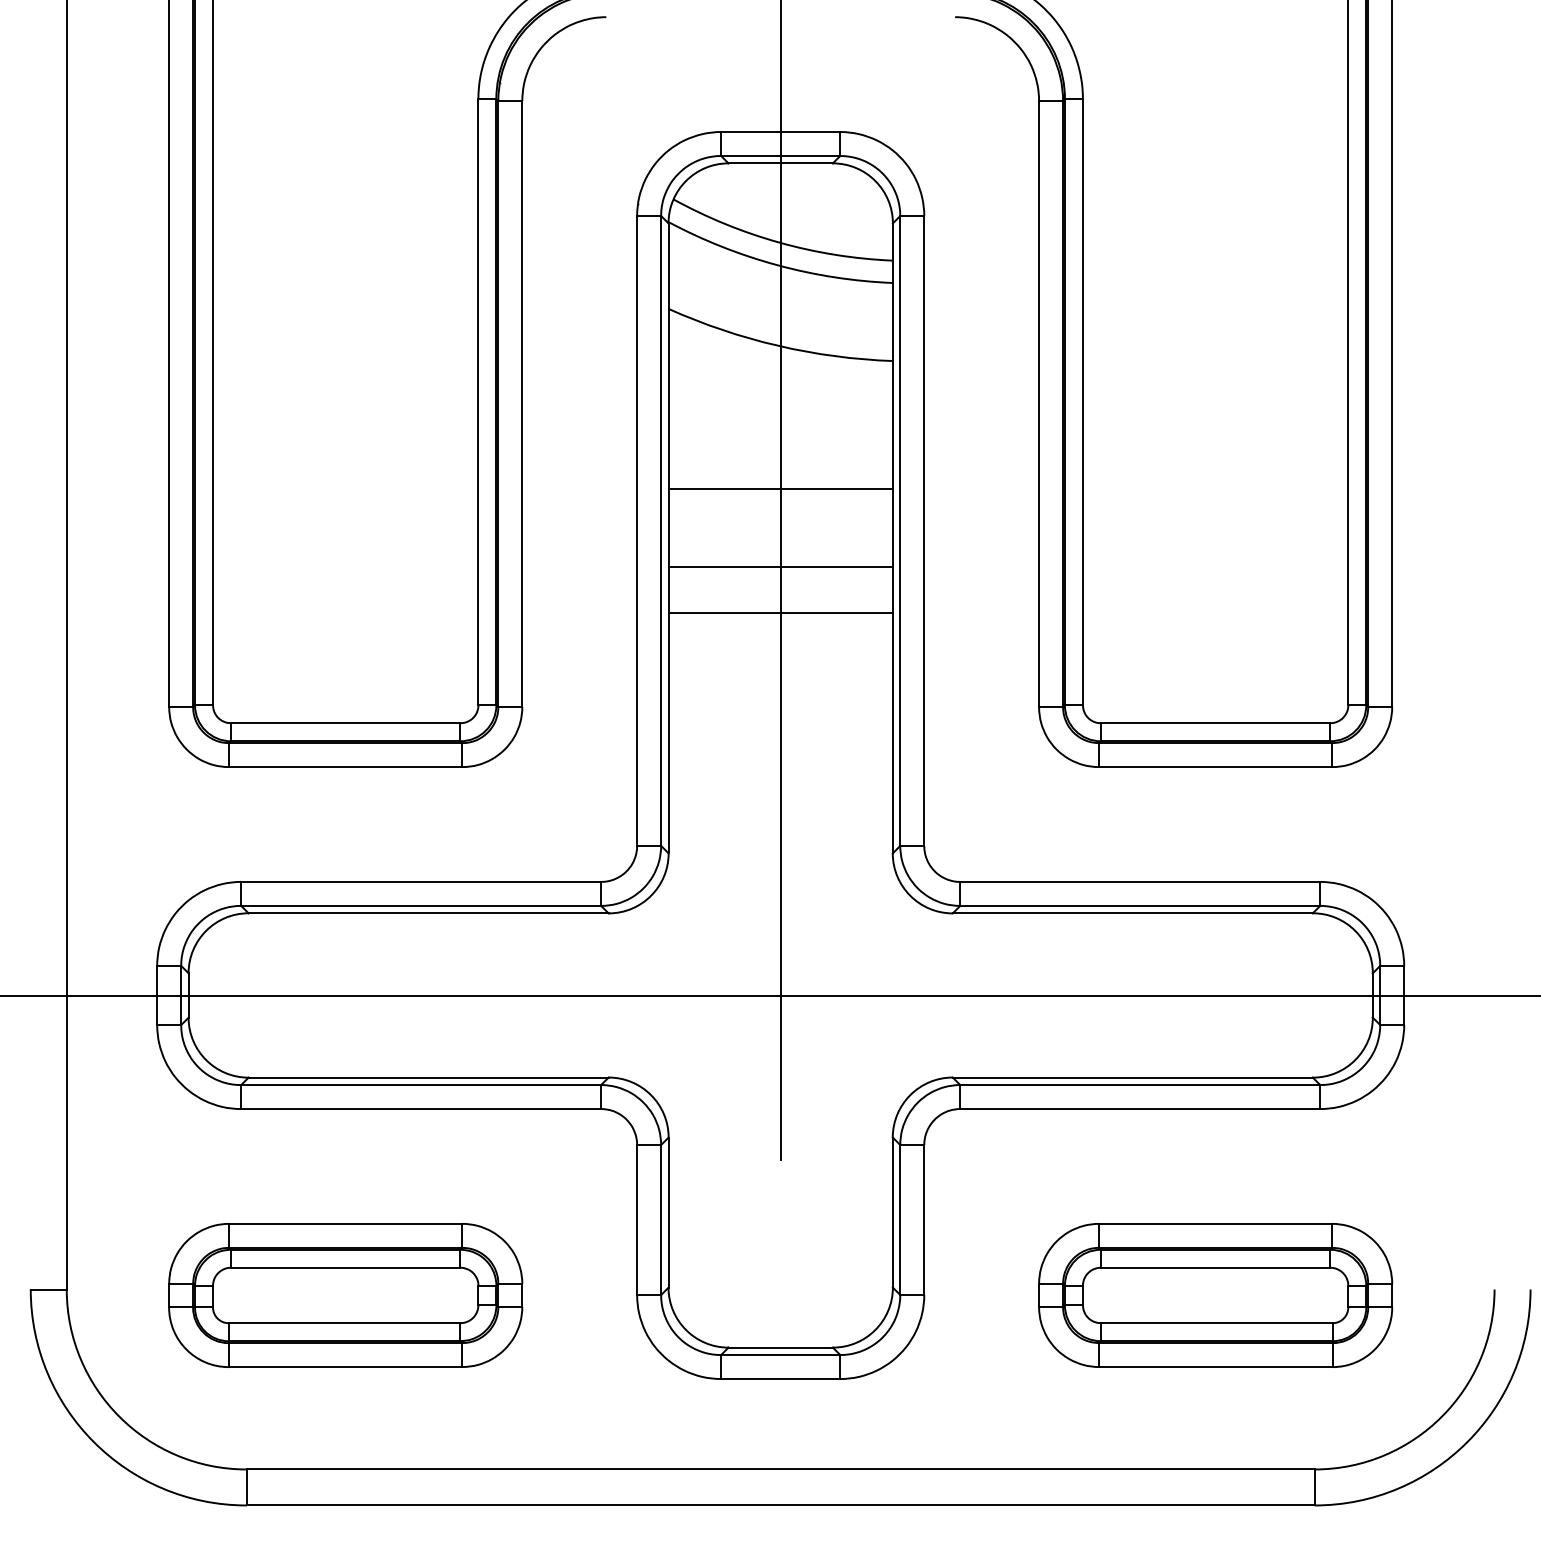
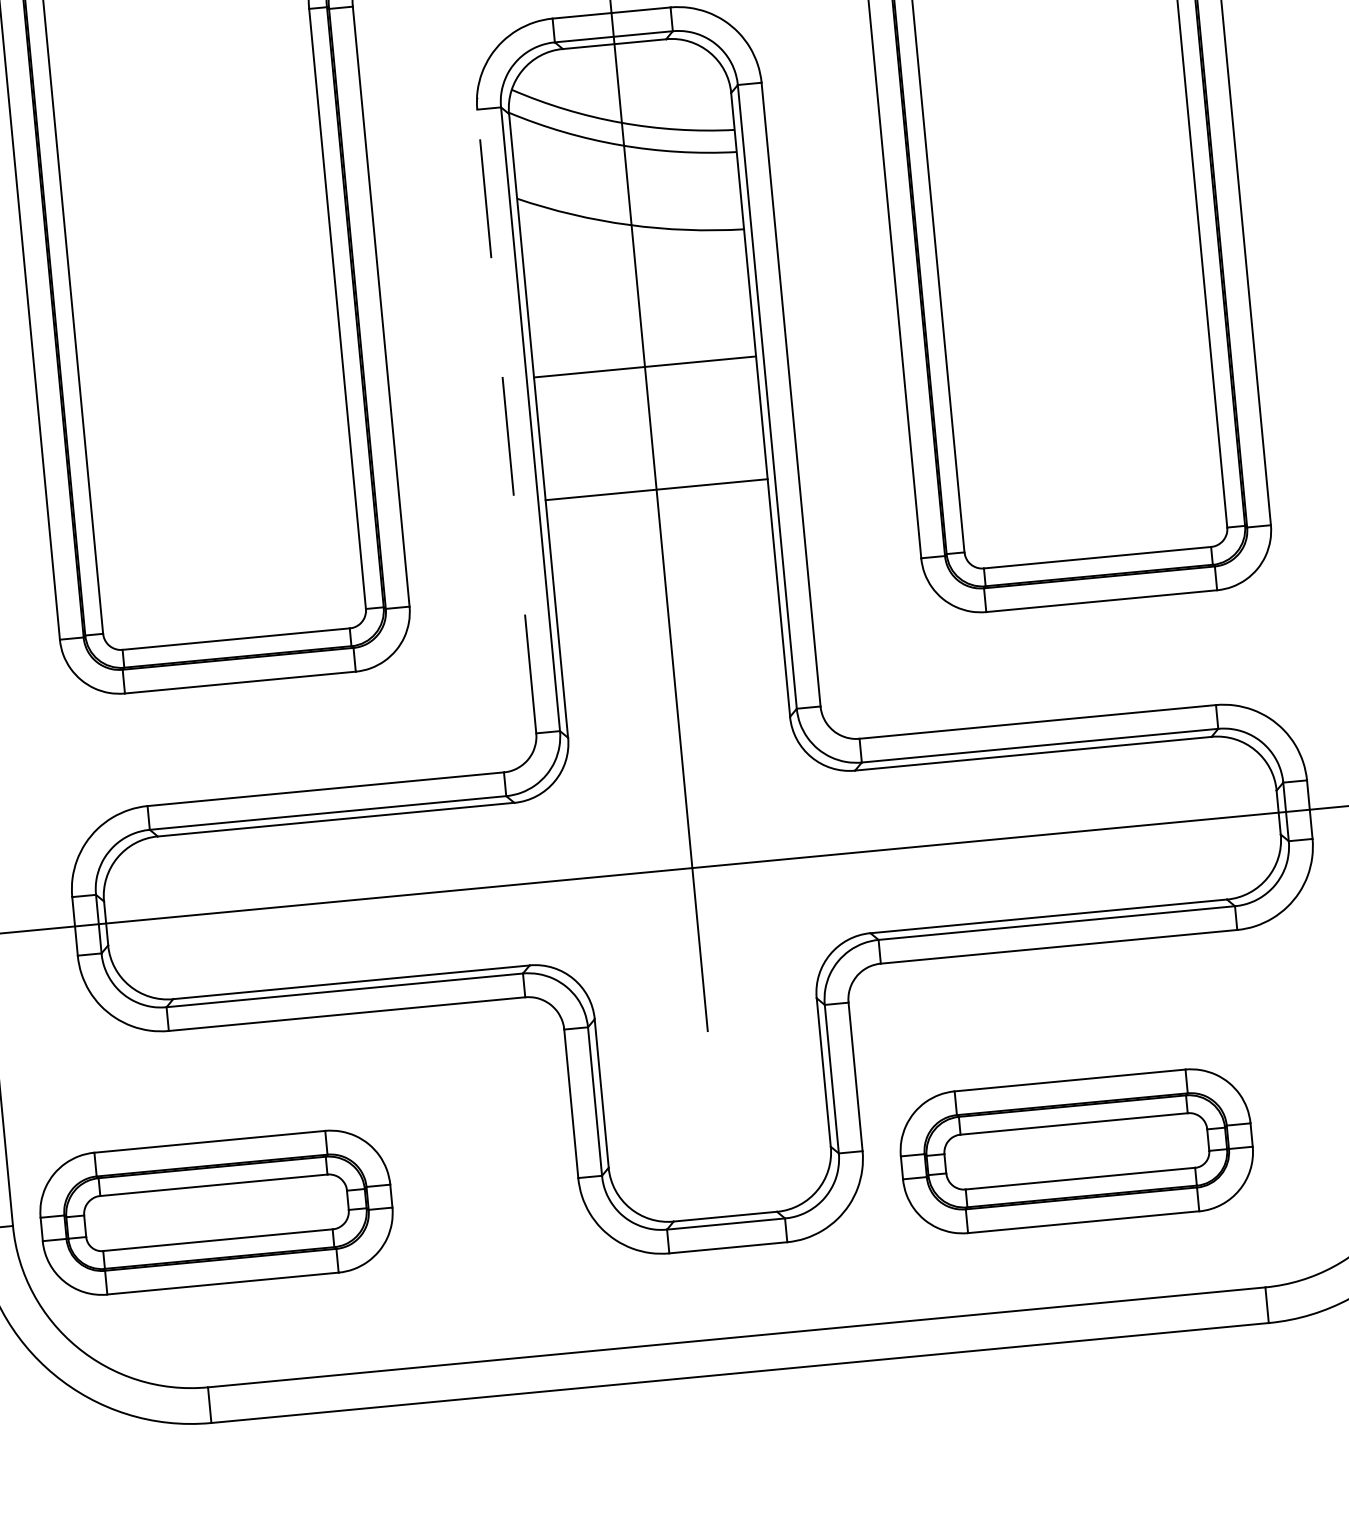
line: (637, 530) -> (507, 421), solid -> dashed
line: (780, 567) -> (652, 444), removed
part: (345, 1295) -> (216, 1212), moved
part: (1215, 1295) -> (1076, 1151), moved

